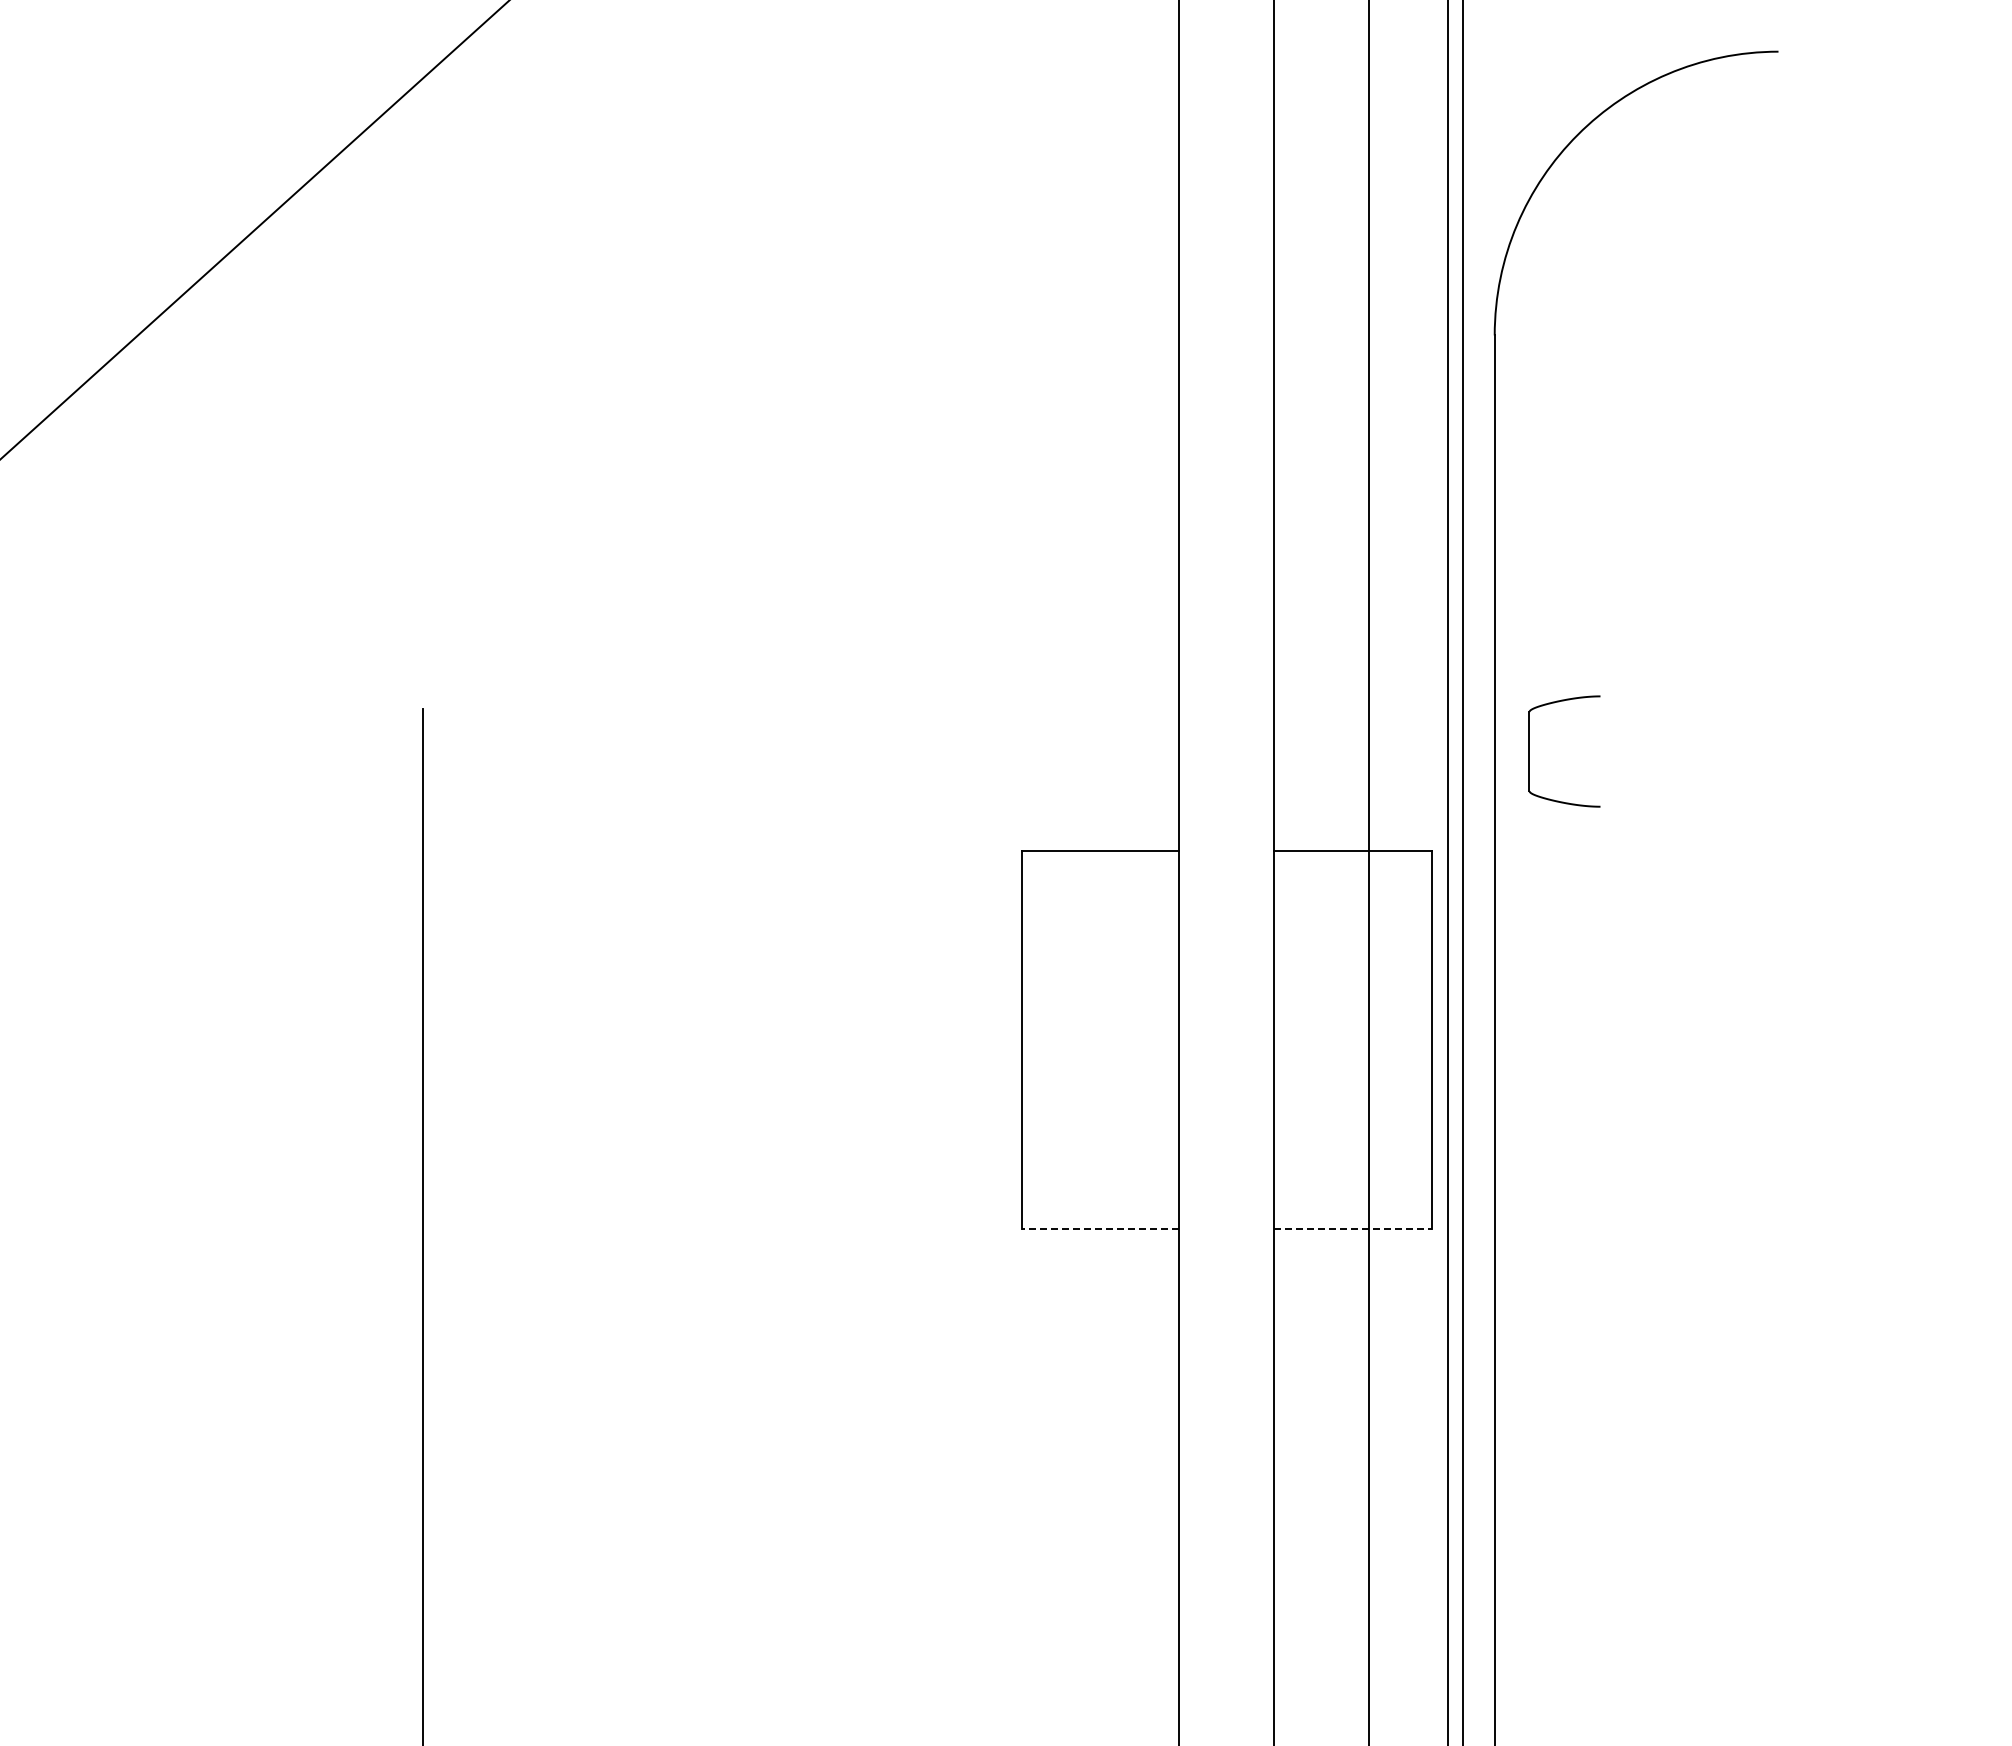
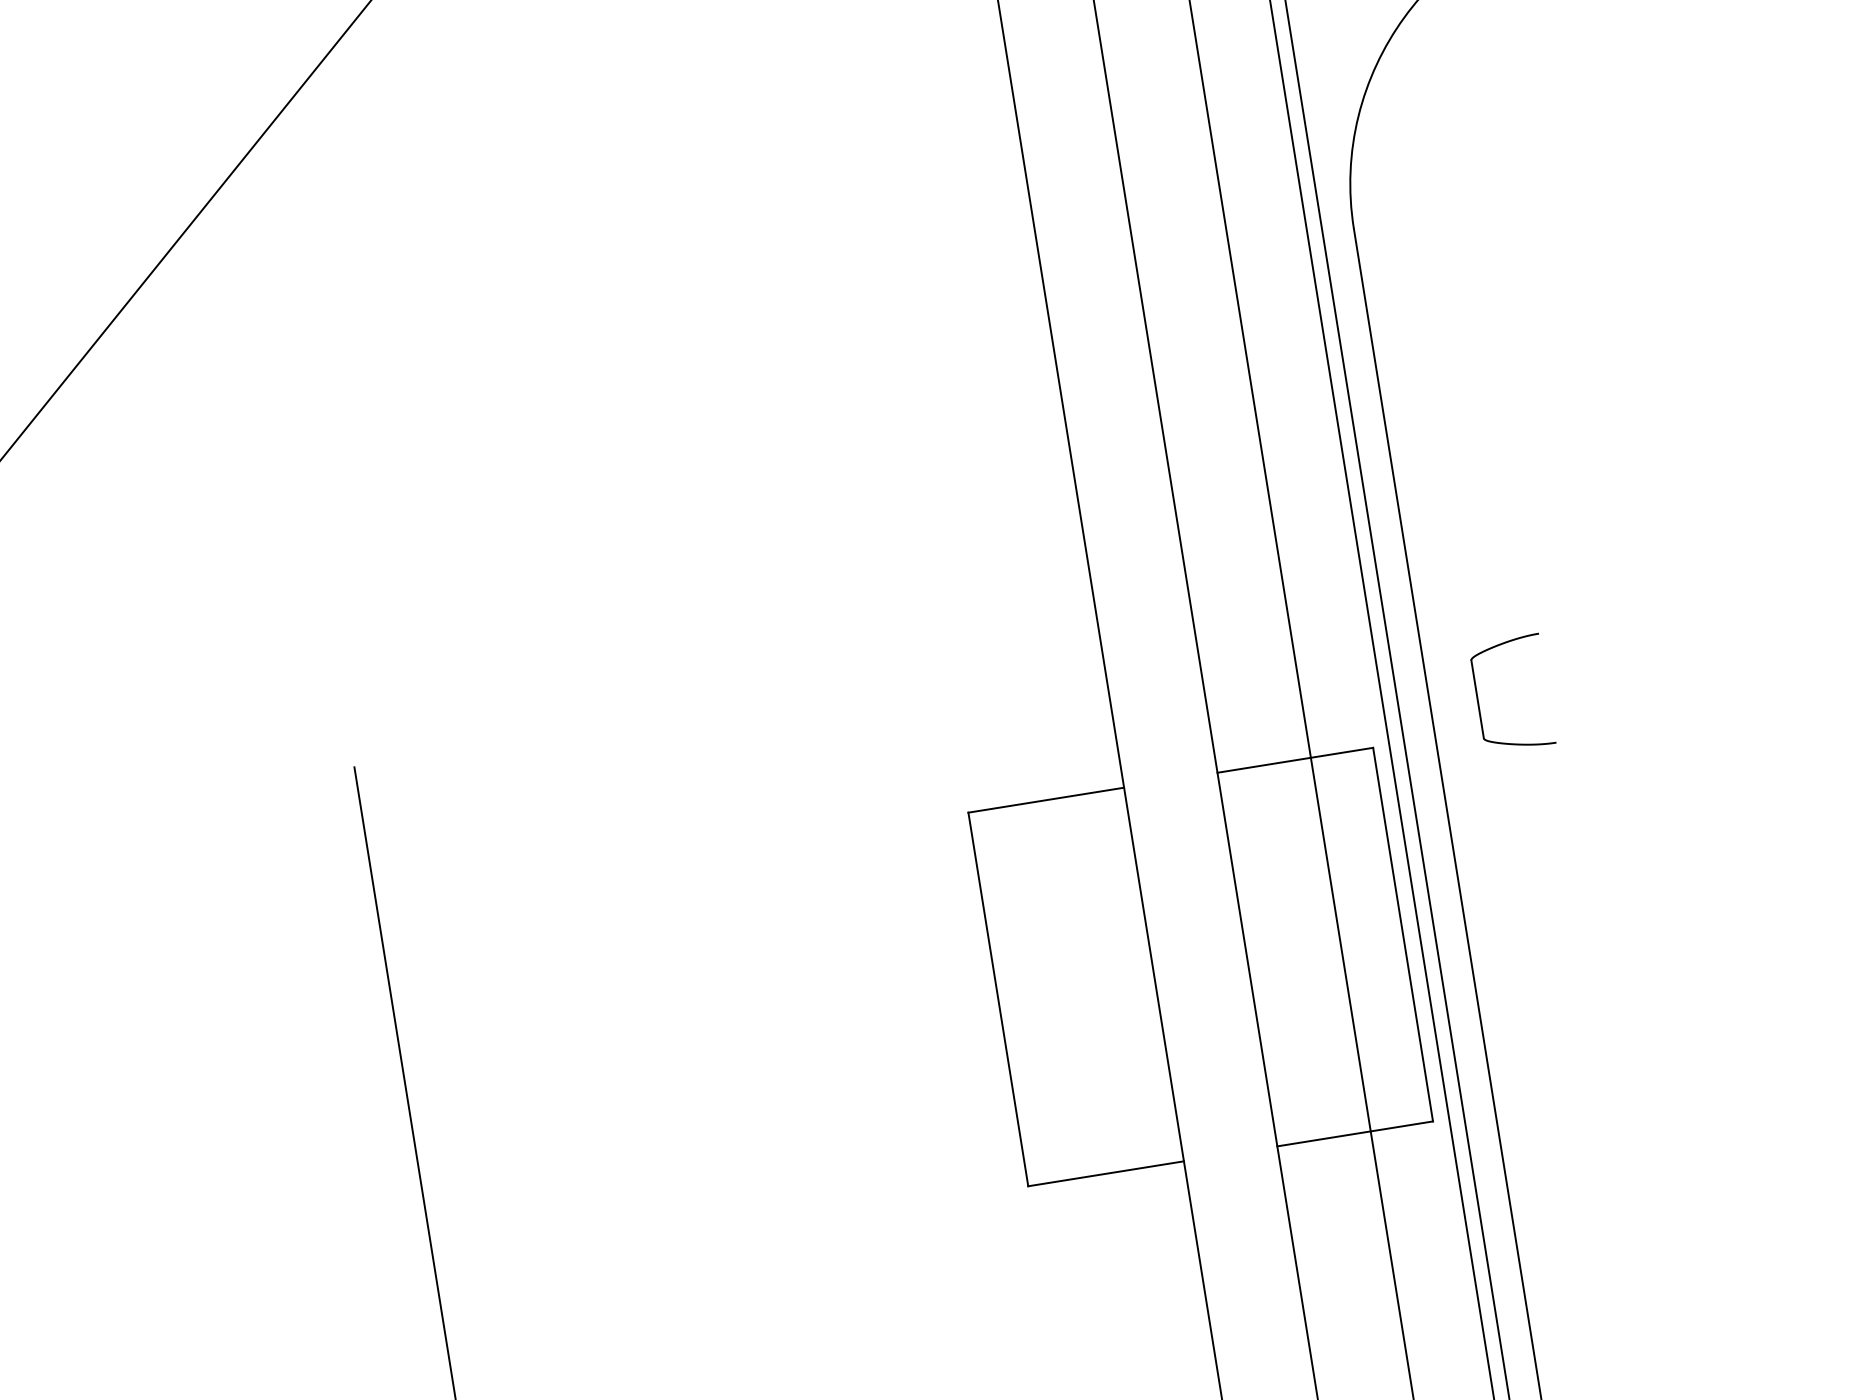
part: (1529, 751) -> (1477, 699), moved
line: (1100, 1229) -> (1106, 1174), dashed -> solid
line: (1352, 1229) -> (1354, 1134), dashed -> solid

